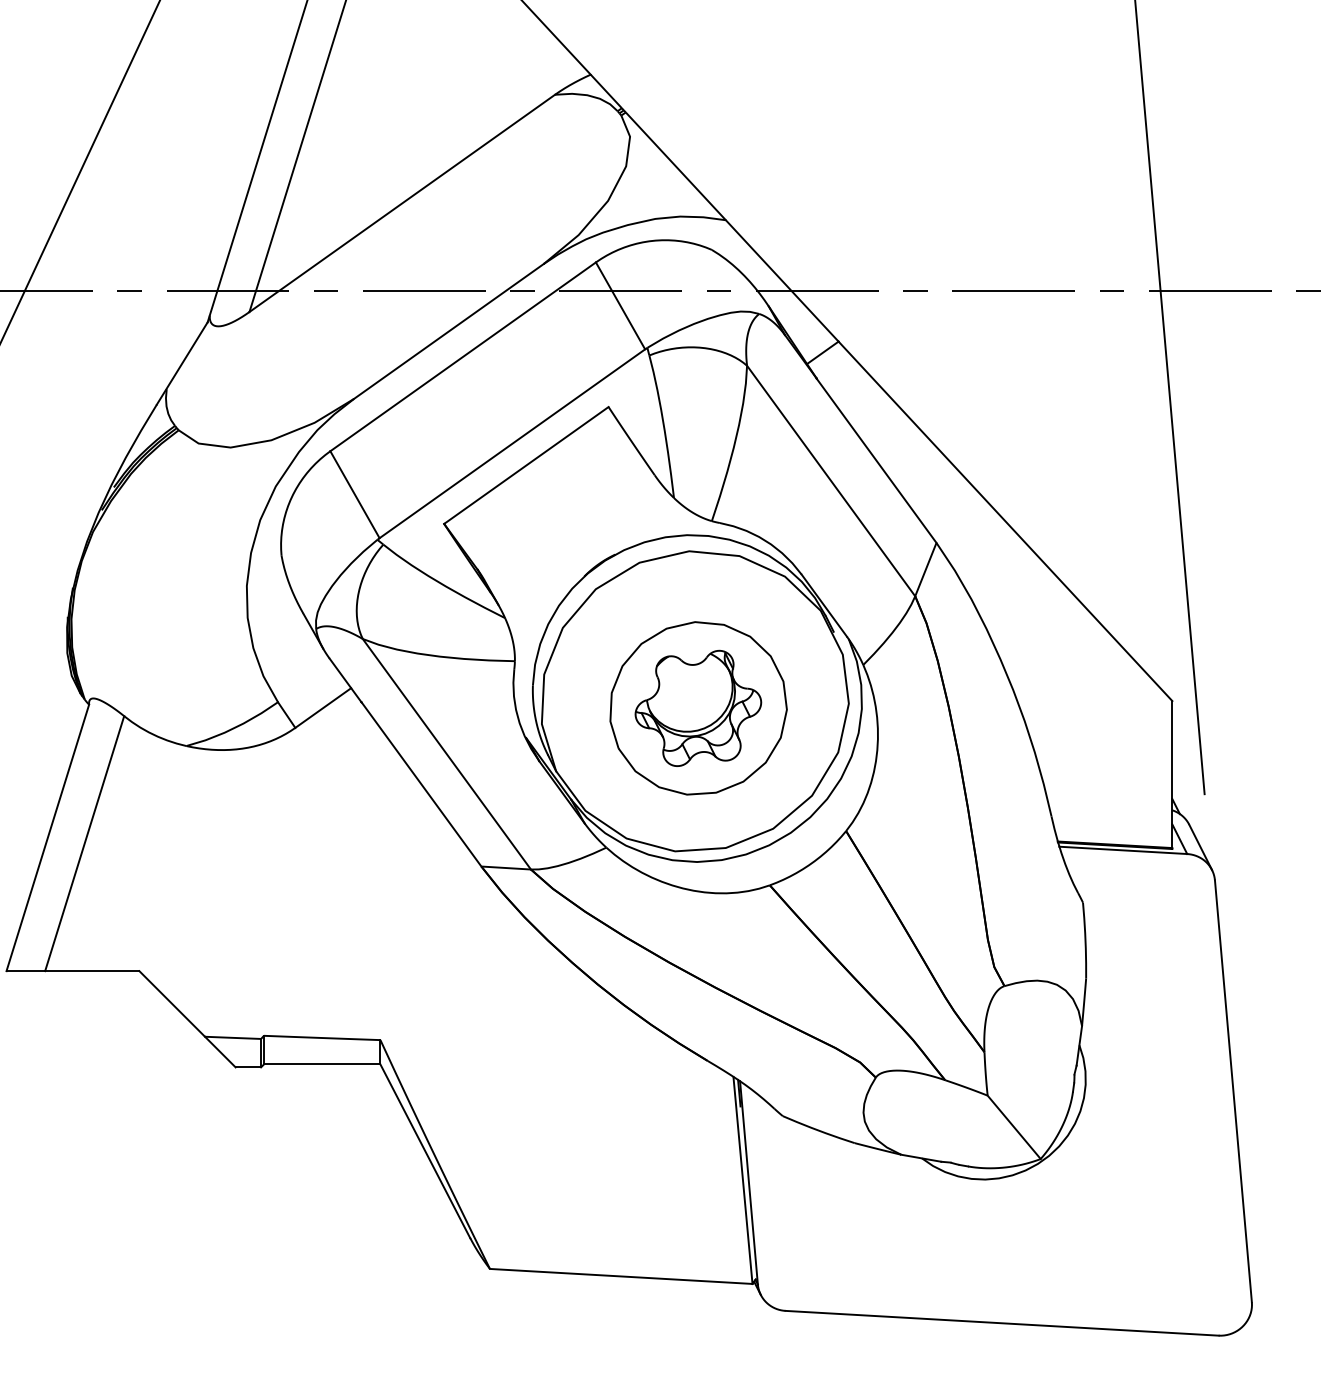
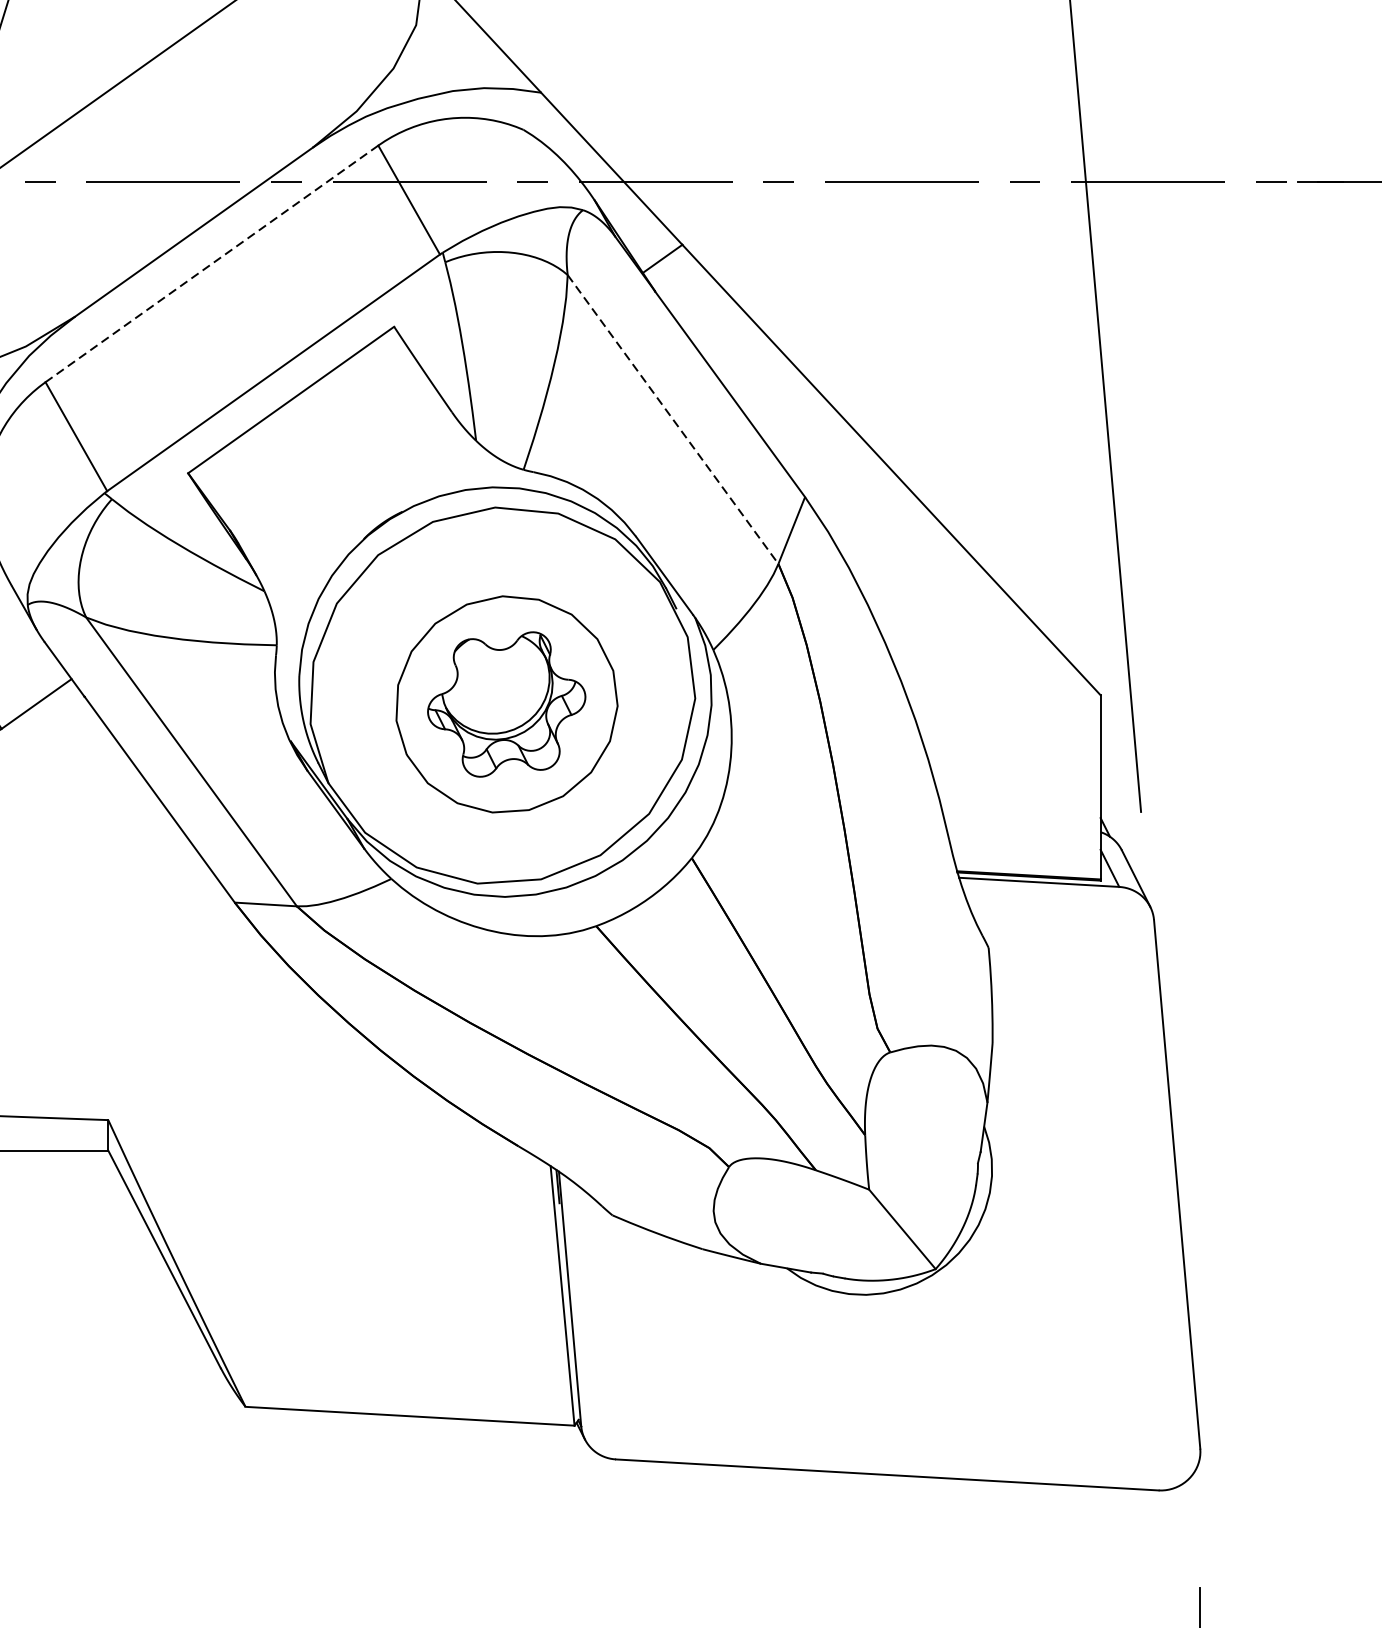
line: (463, 356) -> (212, 263), solid -> dashed
line: (831, 481) -> (673, 420), solid -> dashed

